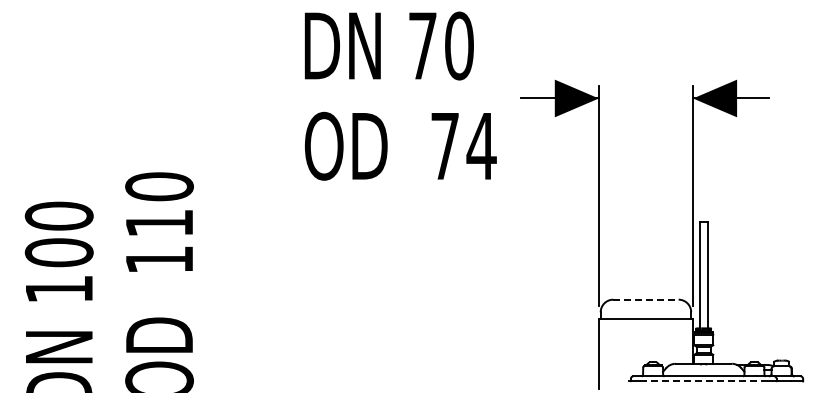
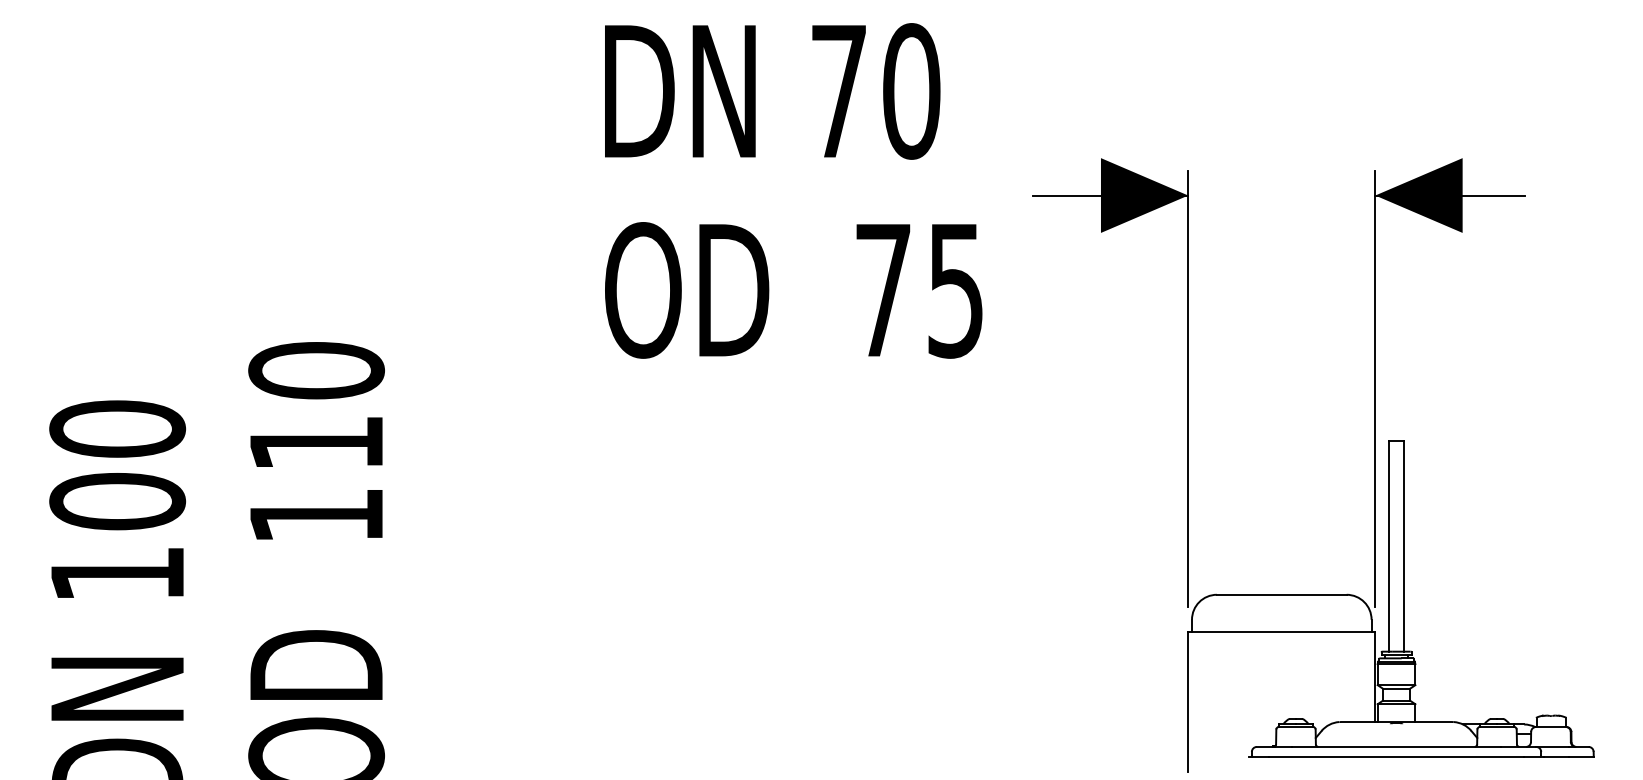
text: (481, 146) -> (955, 290), 74 -> 75
line: (645, 299) -> (1280, 594), dashed -> solid
line: (704, 381) -> (1397, 757), dashed -> solid

